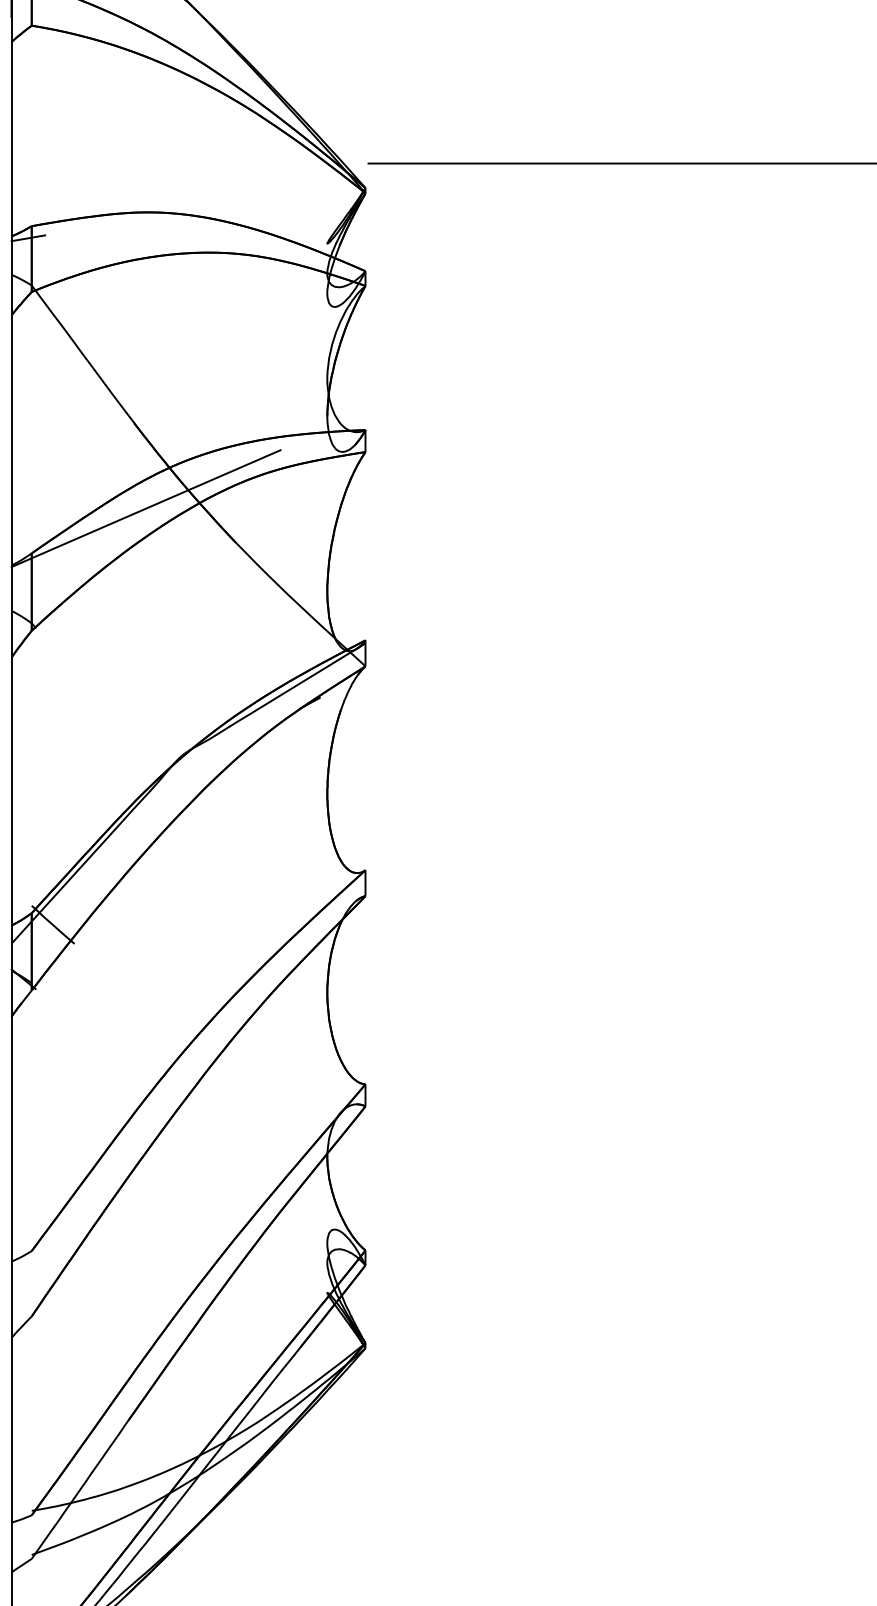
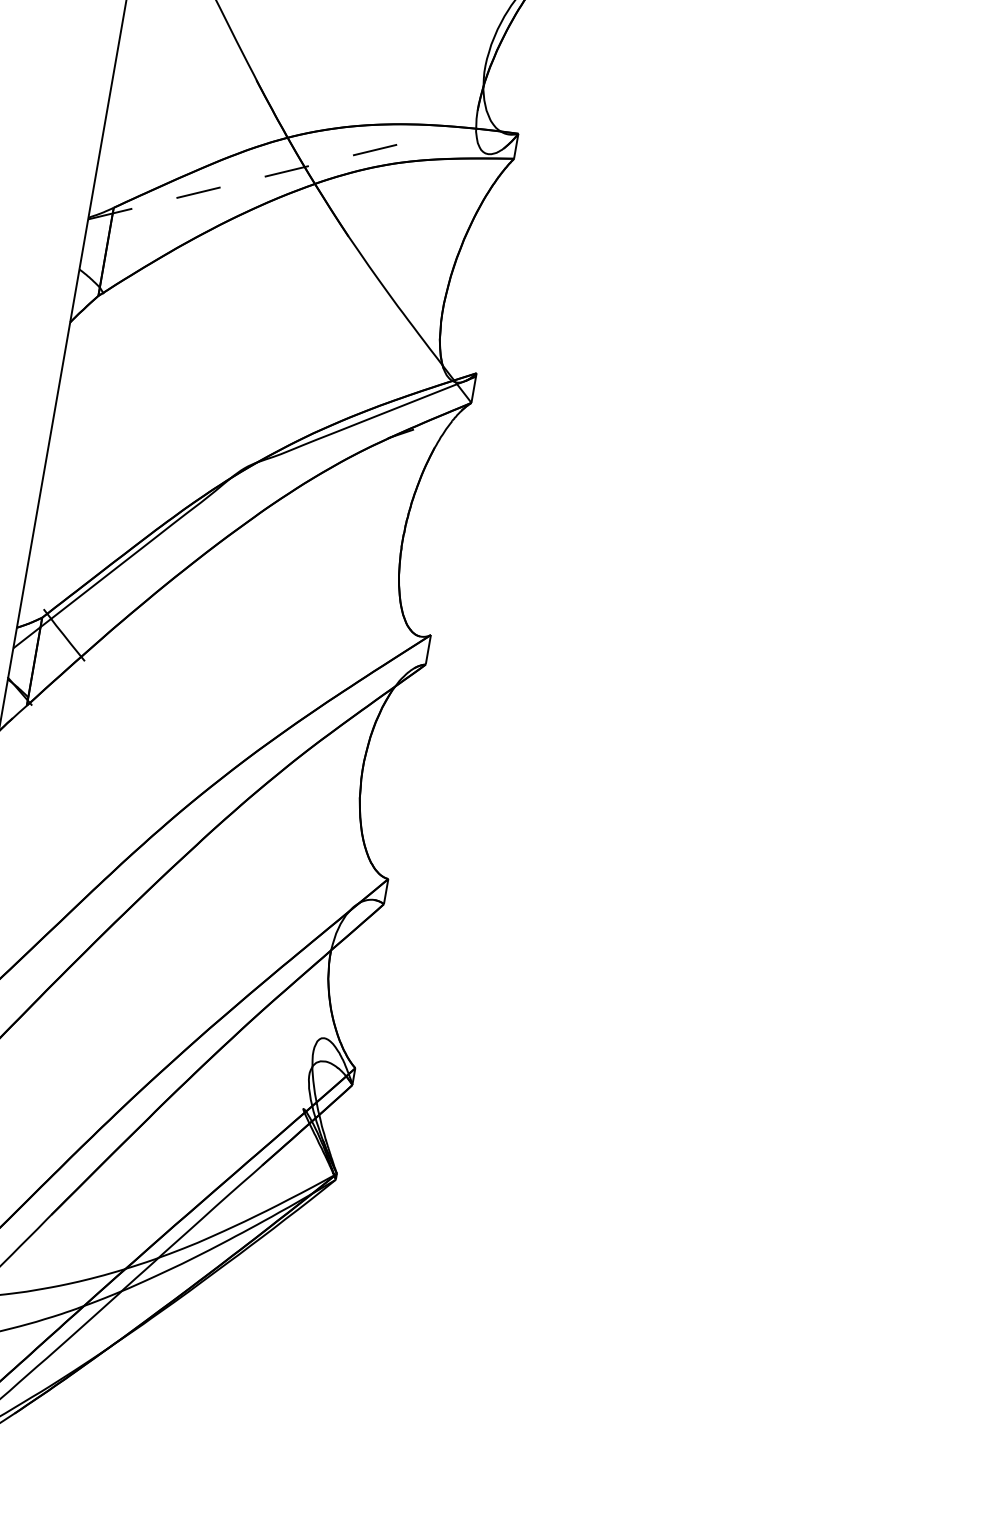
line: (146, 508) -> (253, 179), solid -> dashed

